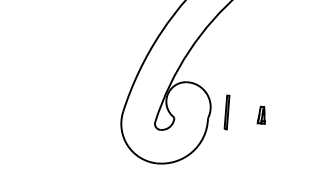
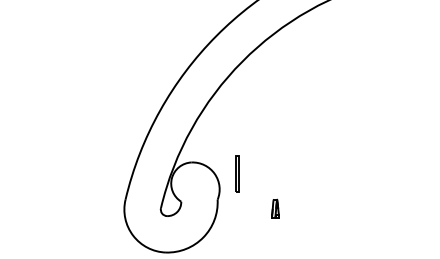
line: (225, 112) -> (236, 173), moved
part: (261, 114) -> (275, 208), moved

